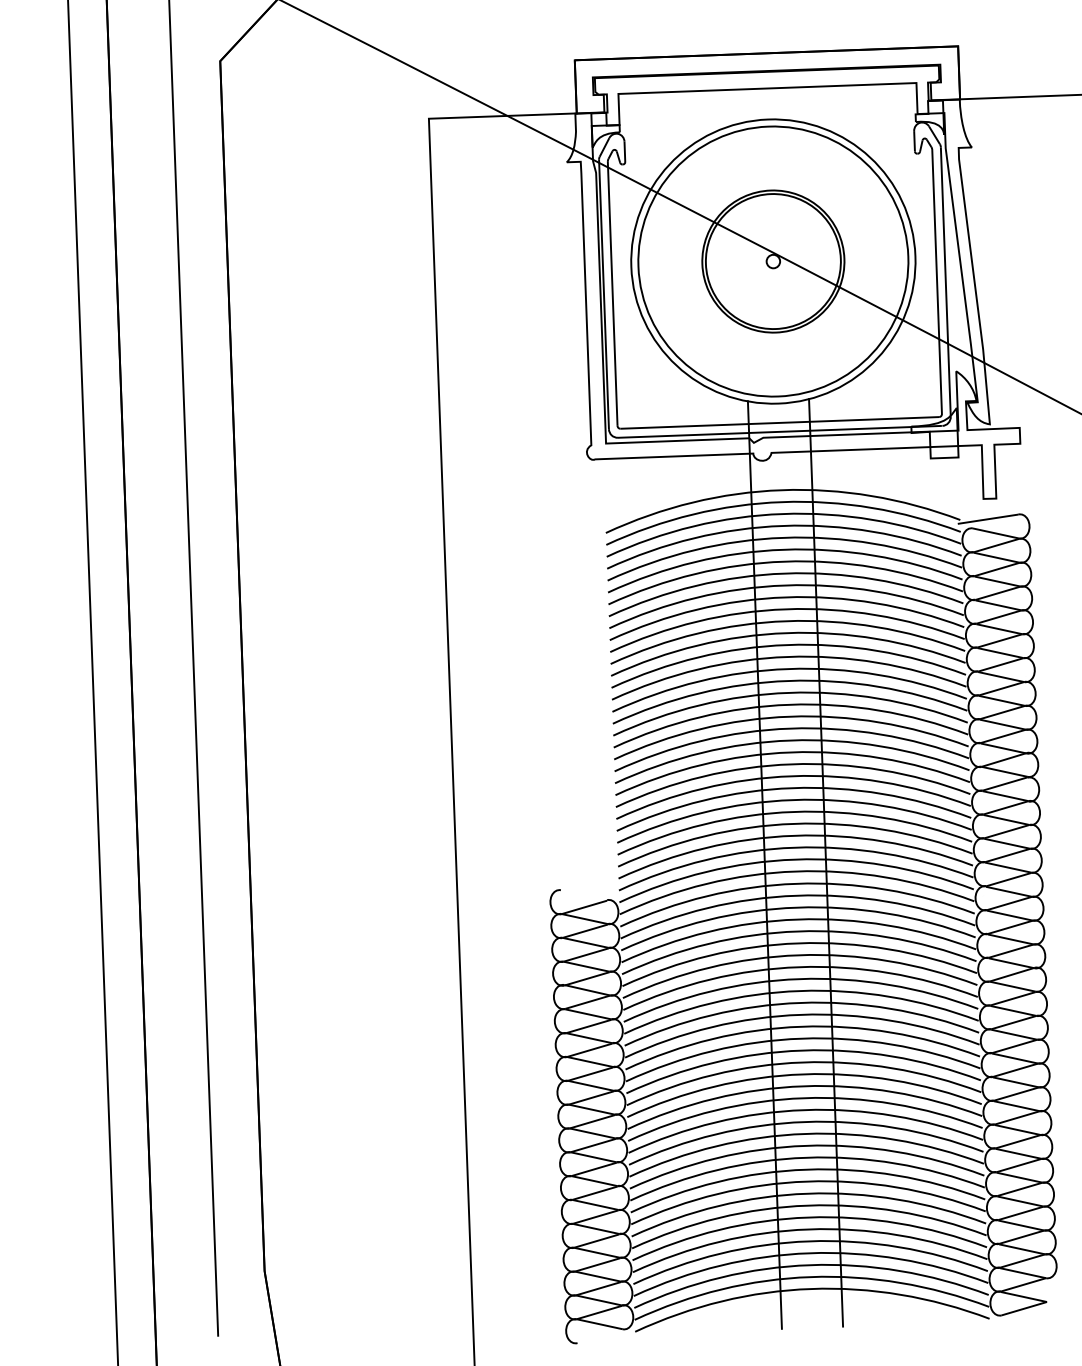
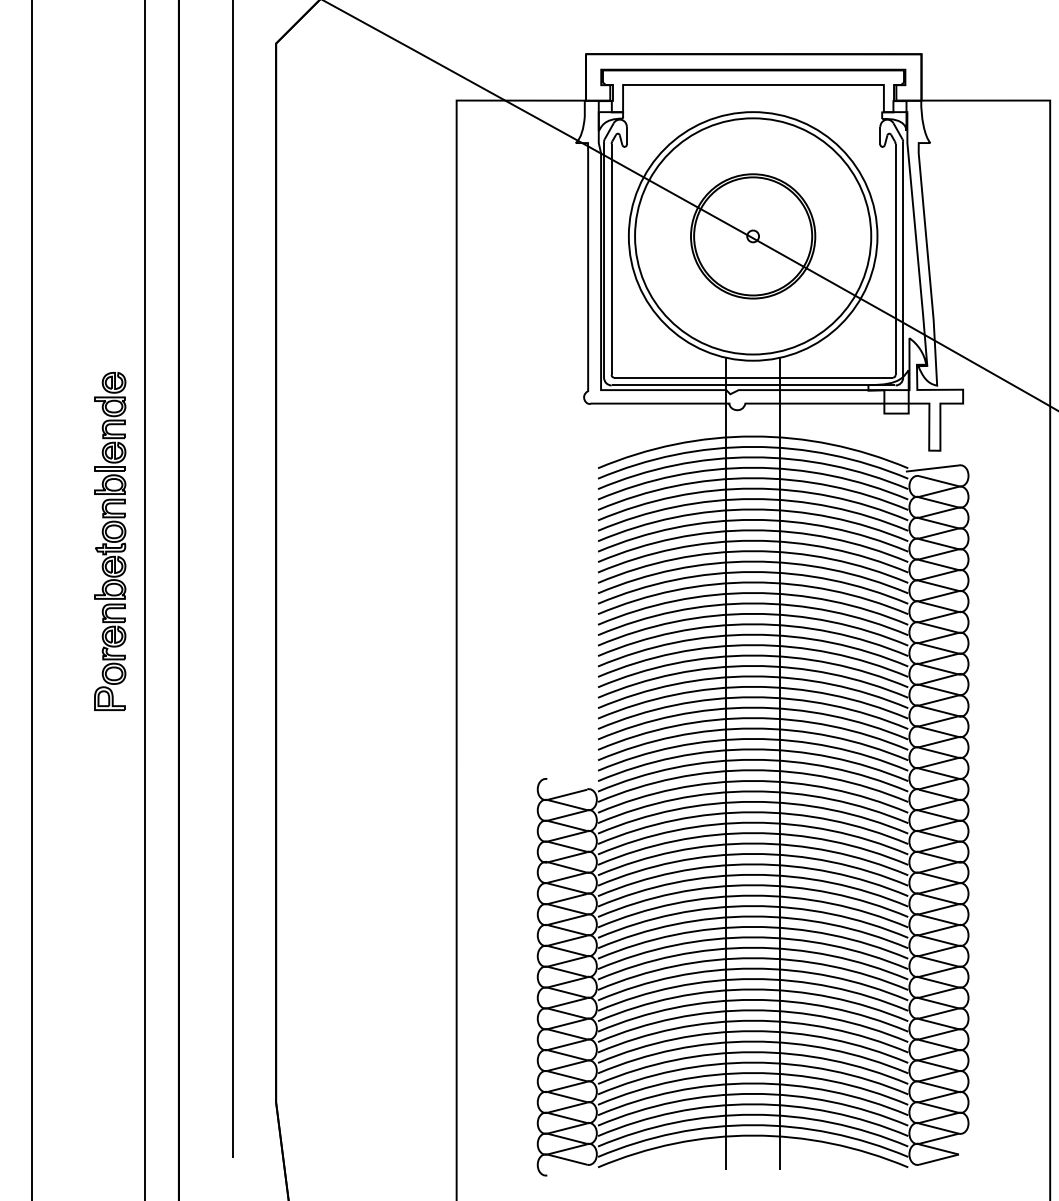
part: (51, 635) -> (110, 540), added

